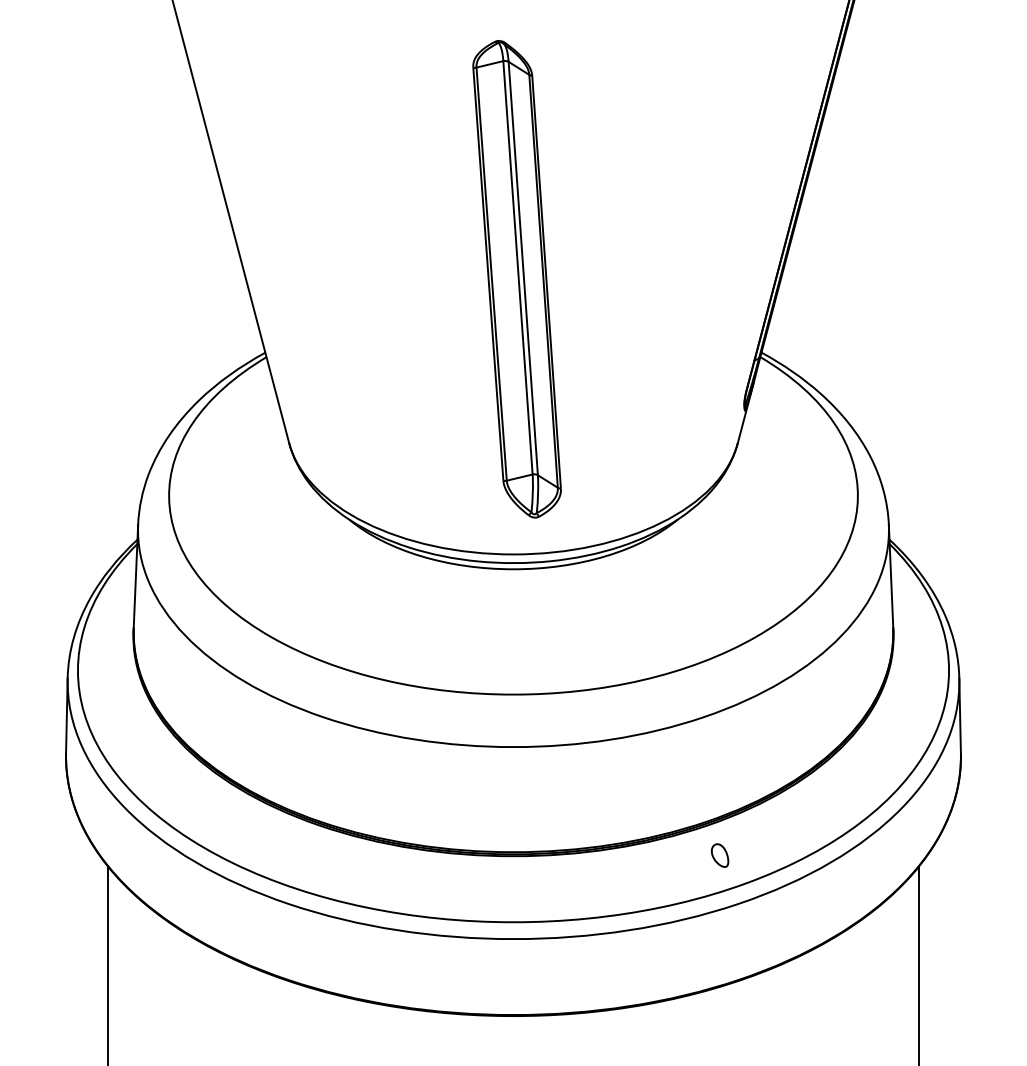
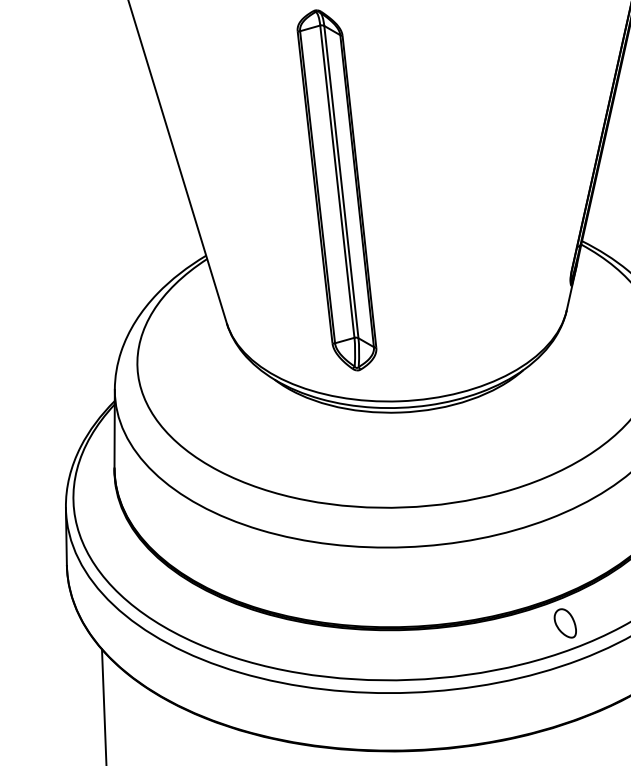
part: (516, 279) -> (336, 190), moved
part: (719, 855) -> (564, 623), size x1.67

